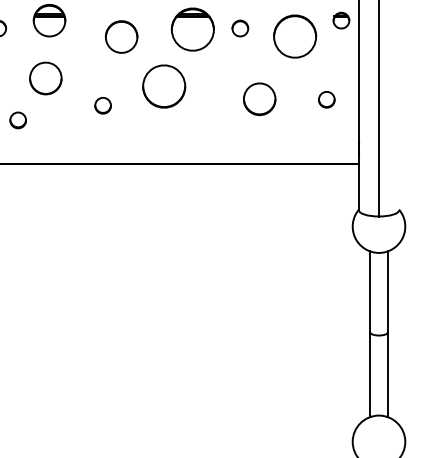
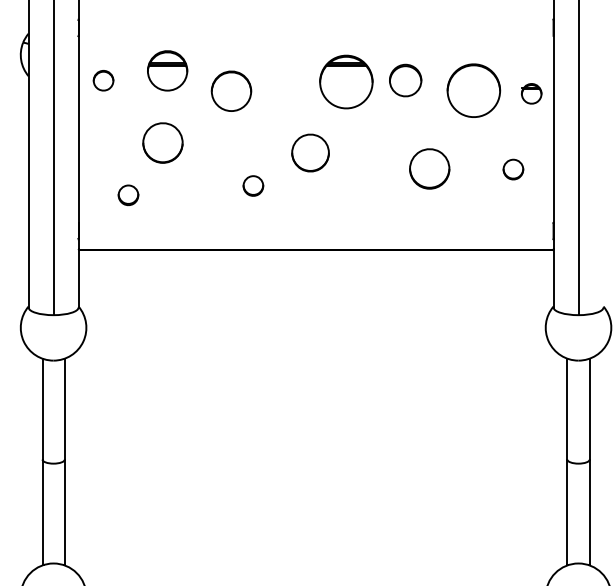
part: (341, 20) -> (531, 93), moved
part: (240, 28) -> (405, 80), size x1.6
part: (121, 36) -> (231, 90), moved
part: (164, 86) -> (310, 152), size x0.7
part: (103, 105) -> (253, 185), moved

